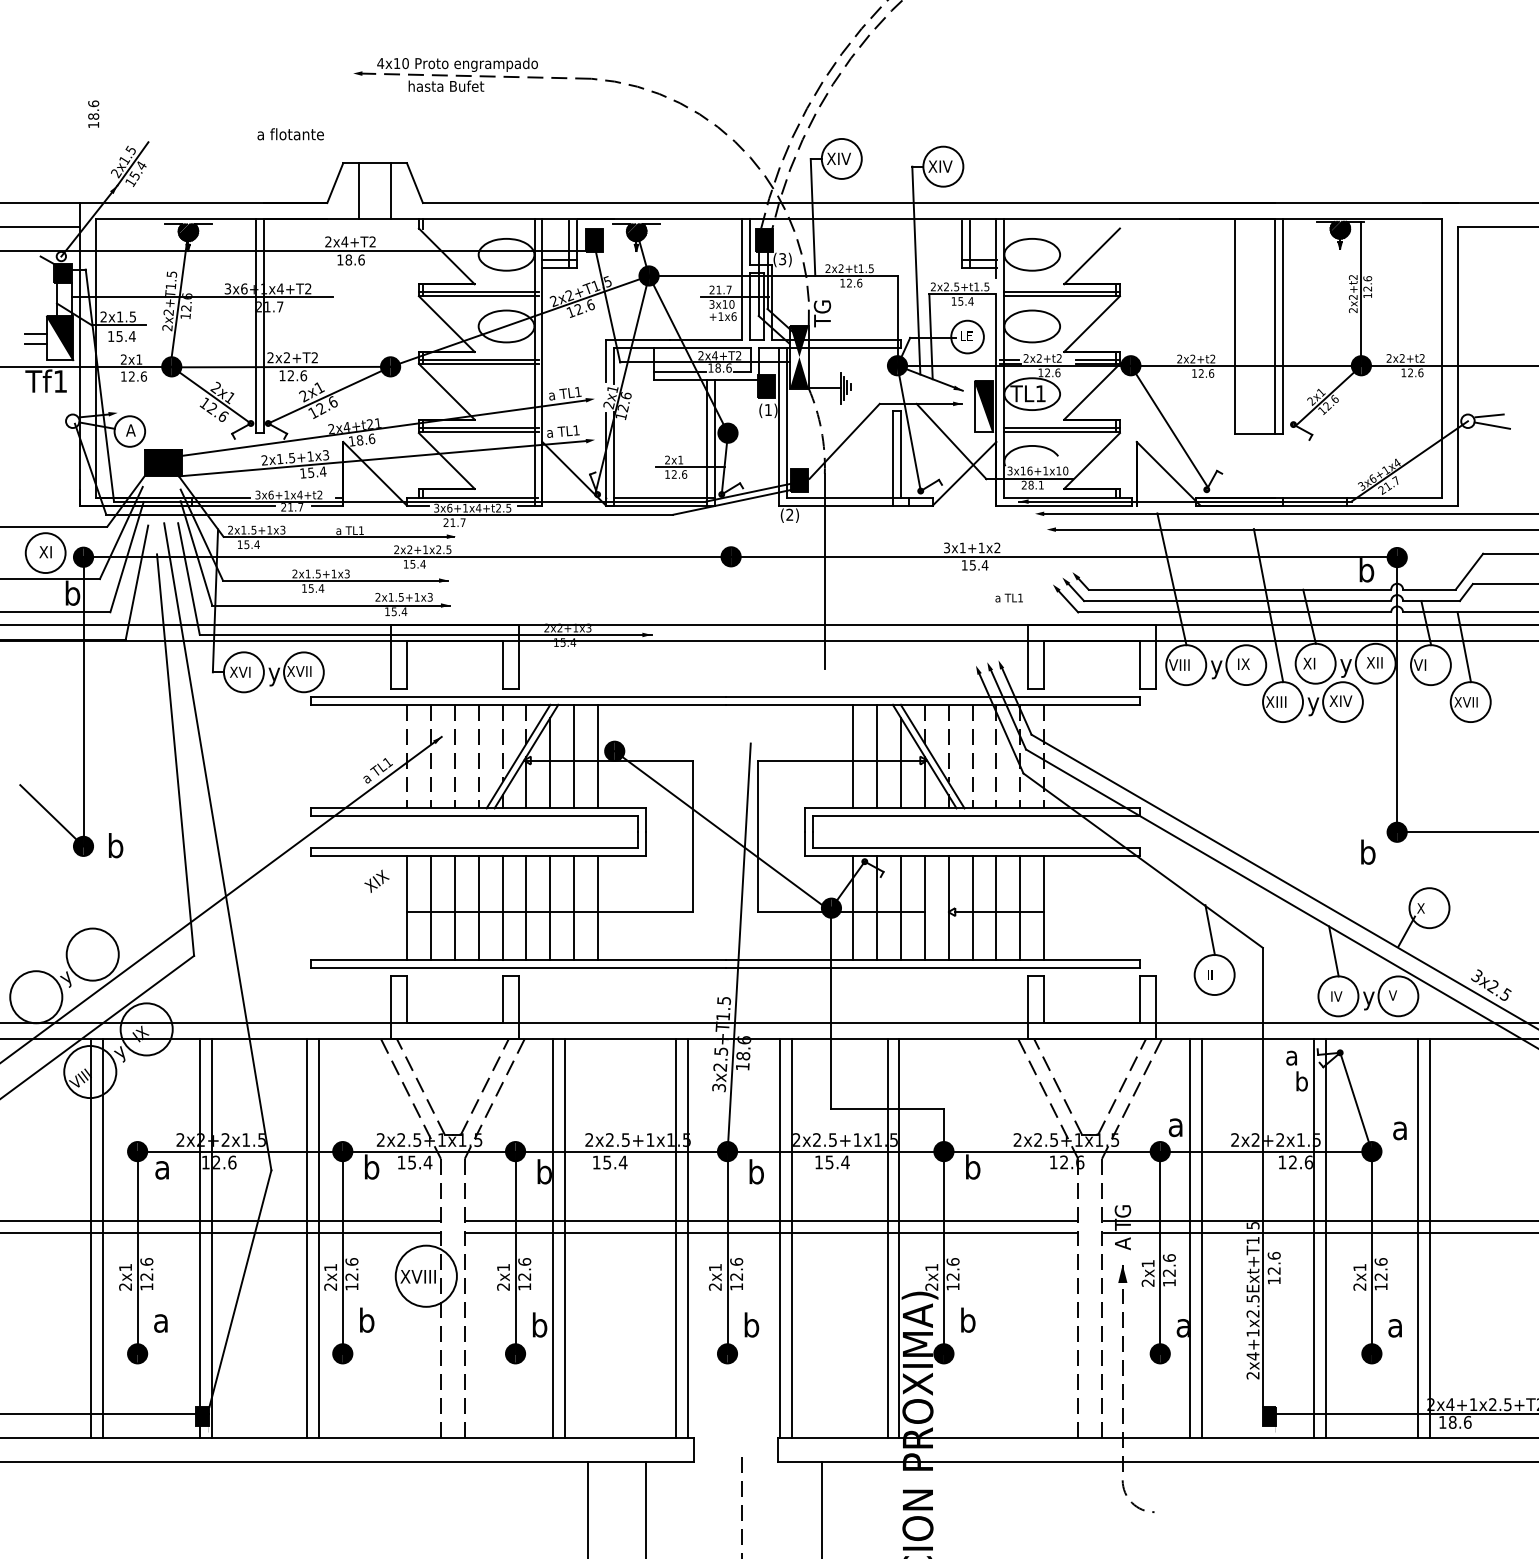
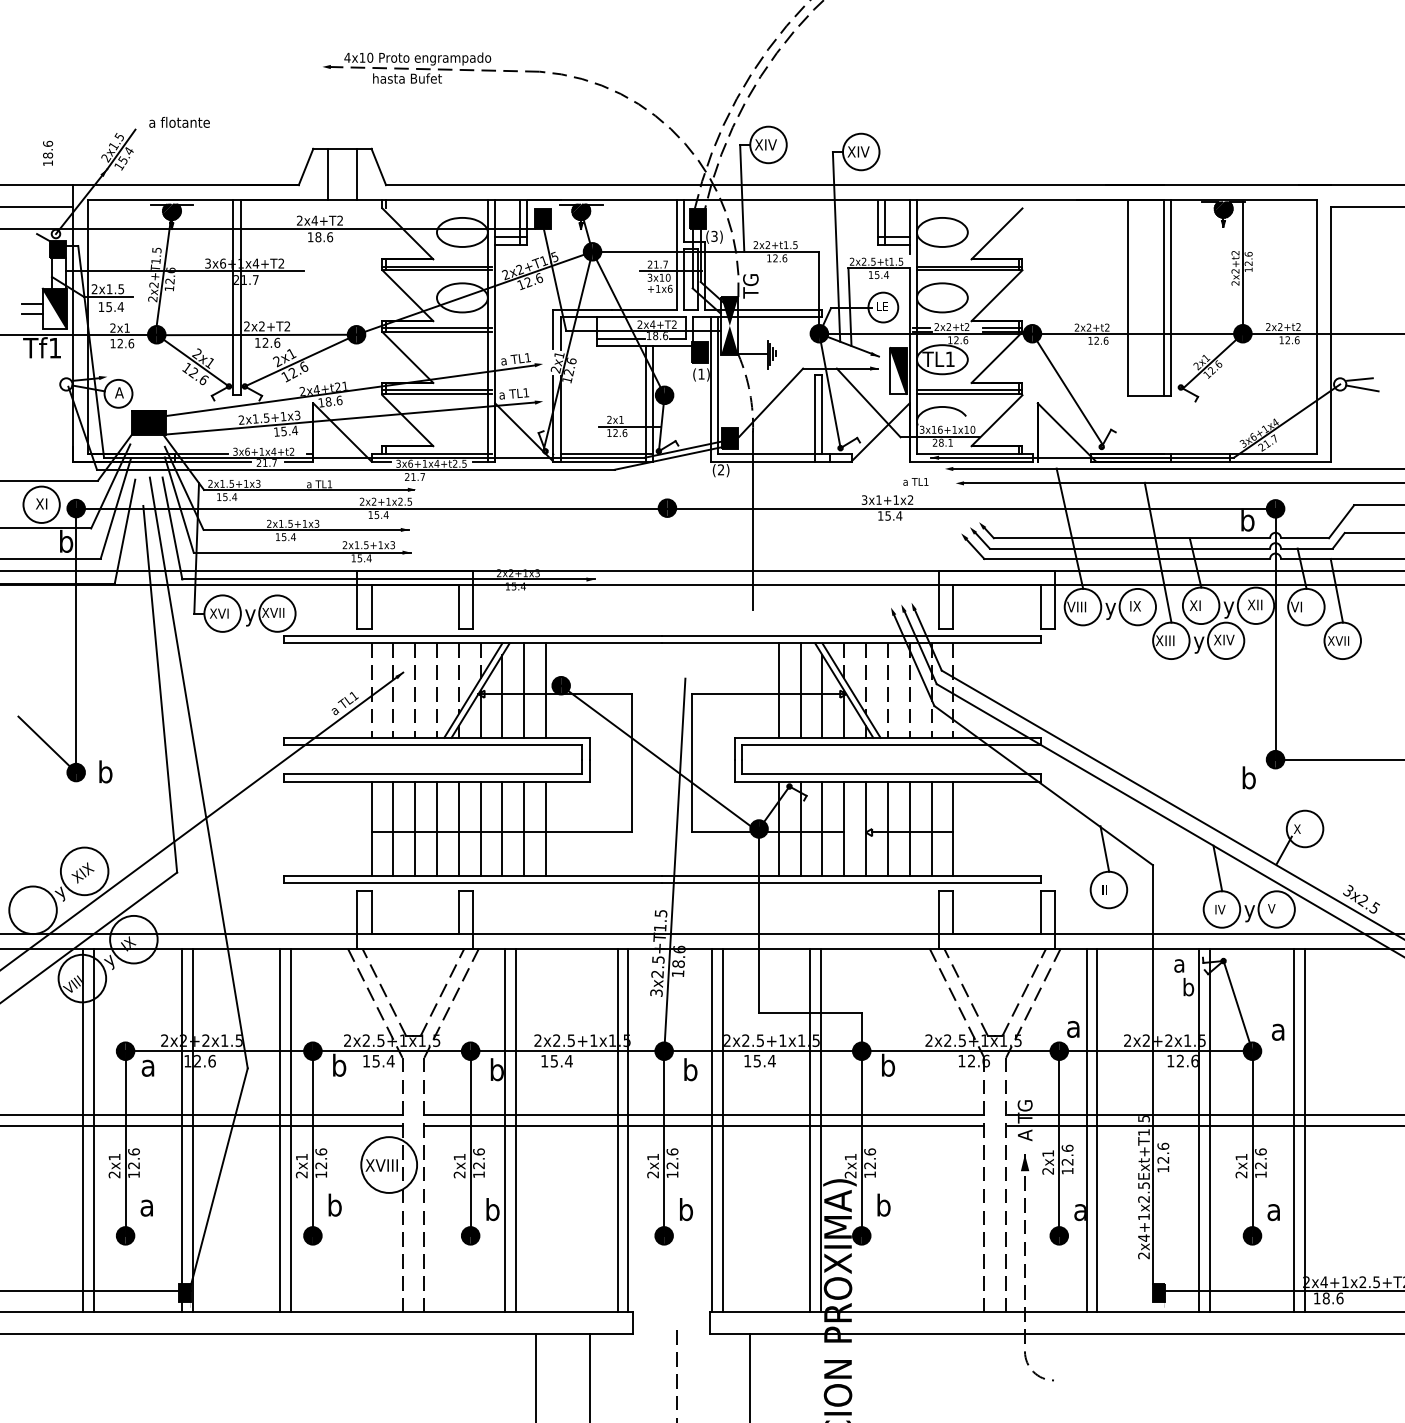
text: (93, 113) -> (47, 152), moved
text: (290, 134) -> (179, 122), moved
text: (1008, 597) -> (915, 481), moved
text: (376, 880) -> (82, 872), moved

